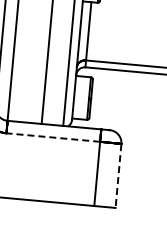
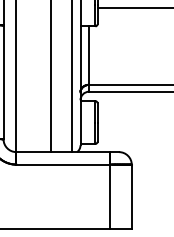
line: (52, 137) -> (62, 164), dashed -> solid
line: (118, 176) -> (131, 197), dashed -> solid

